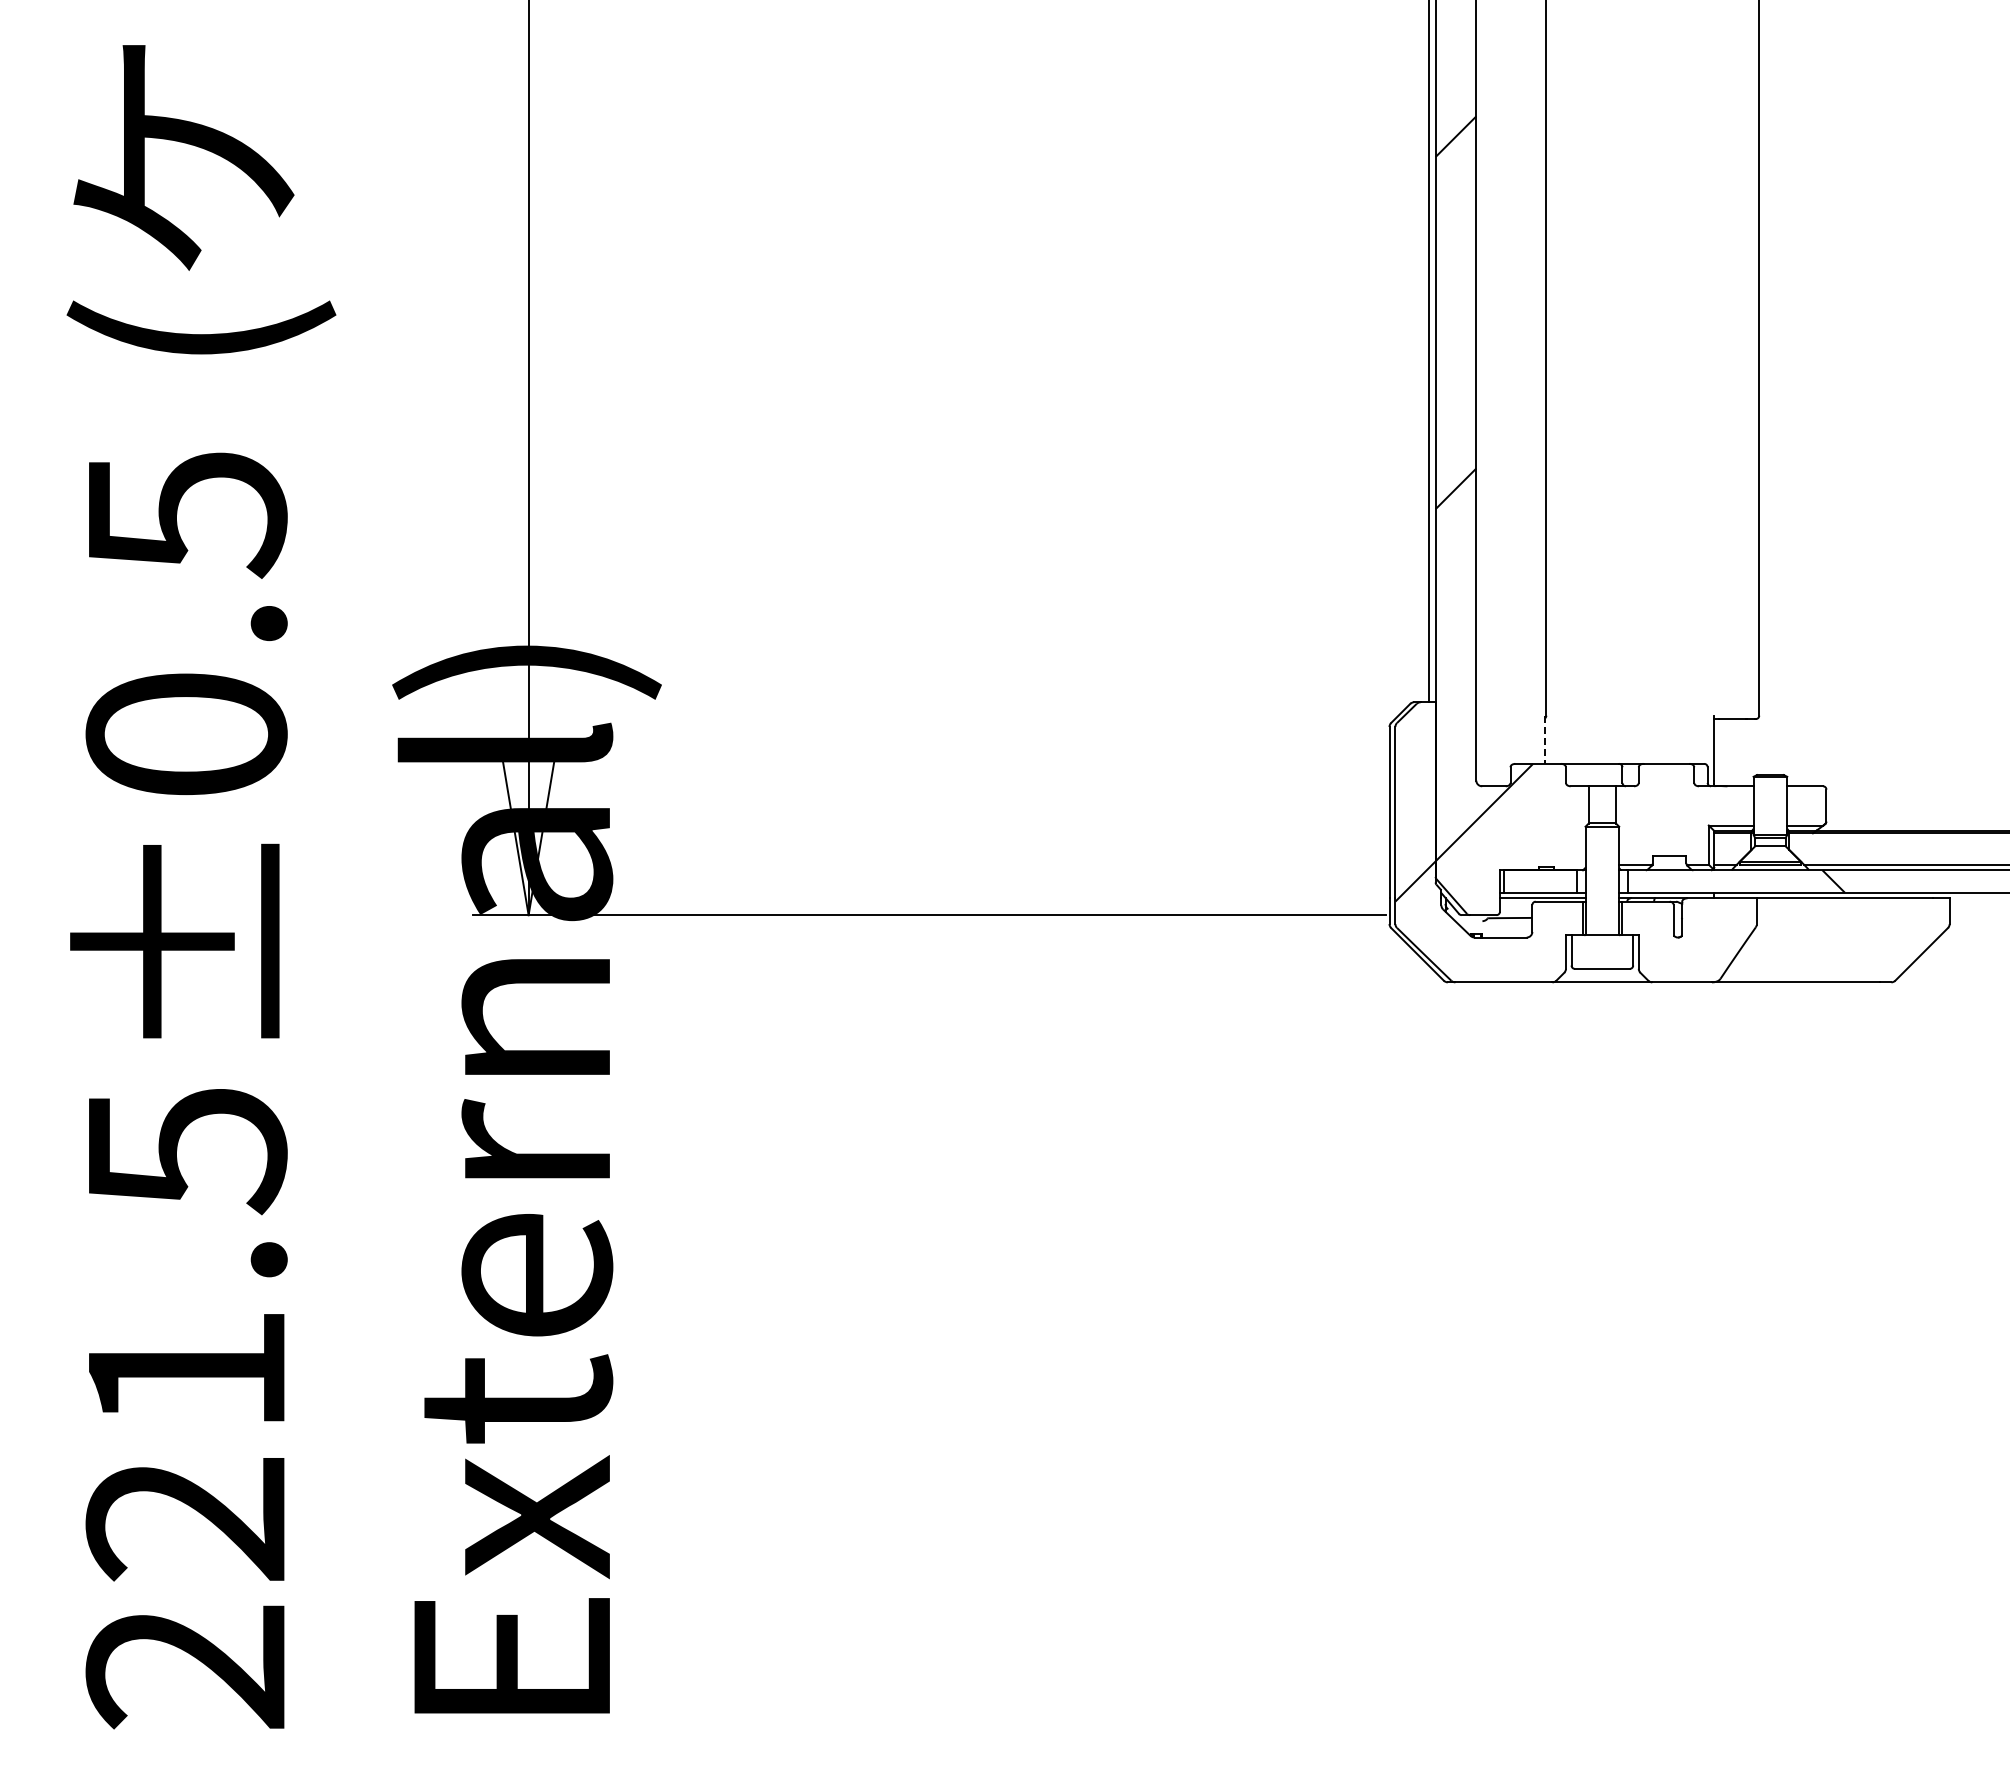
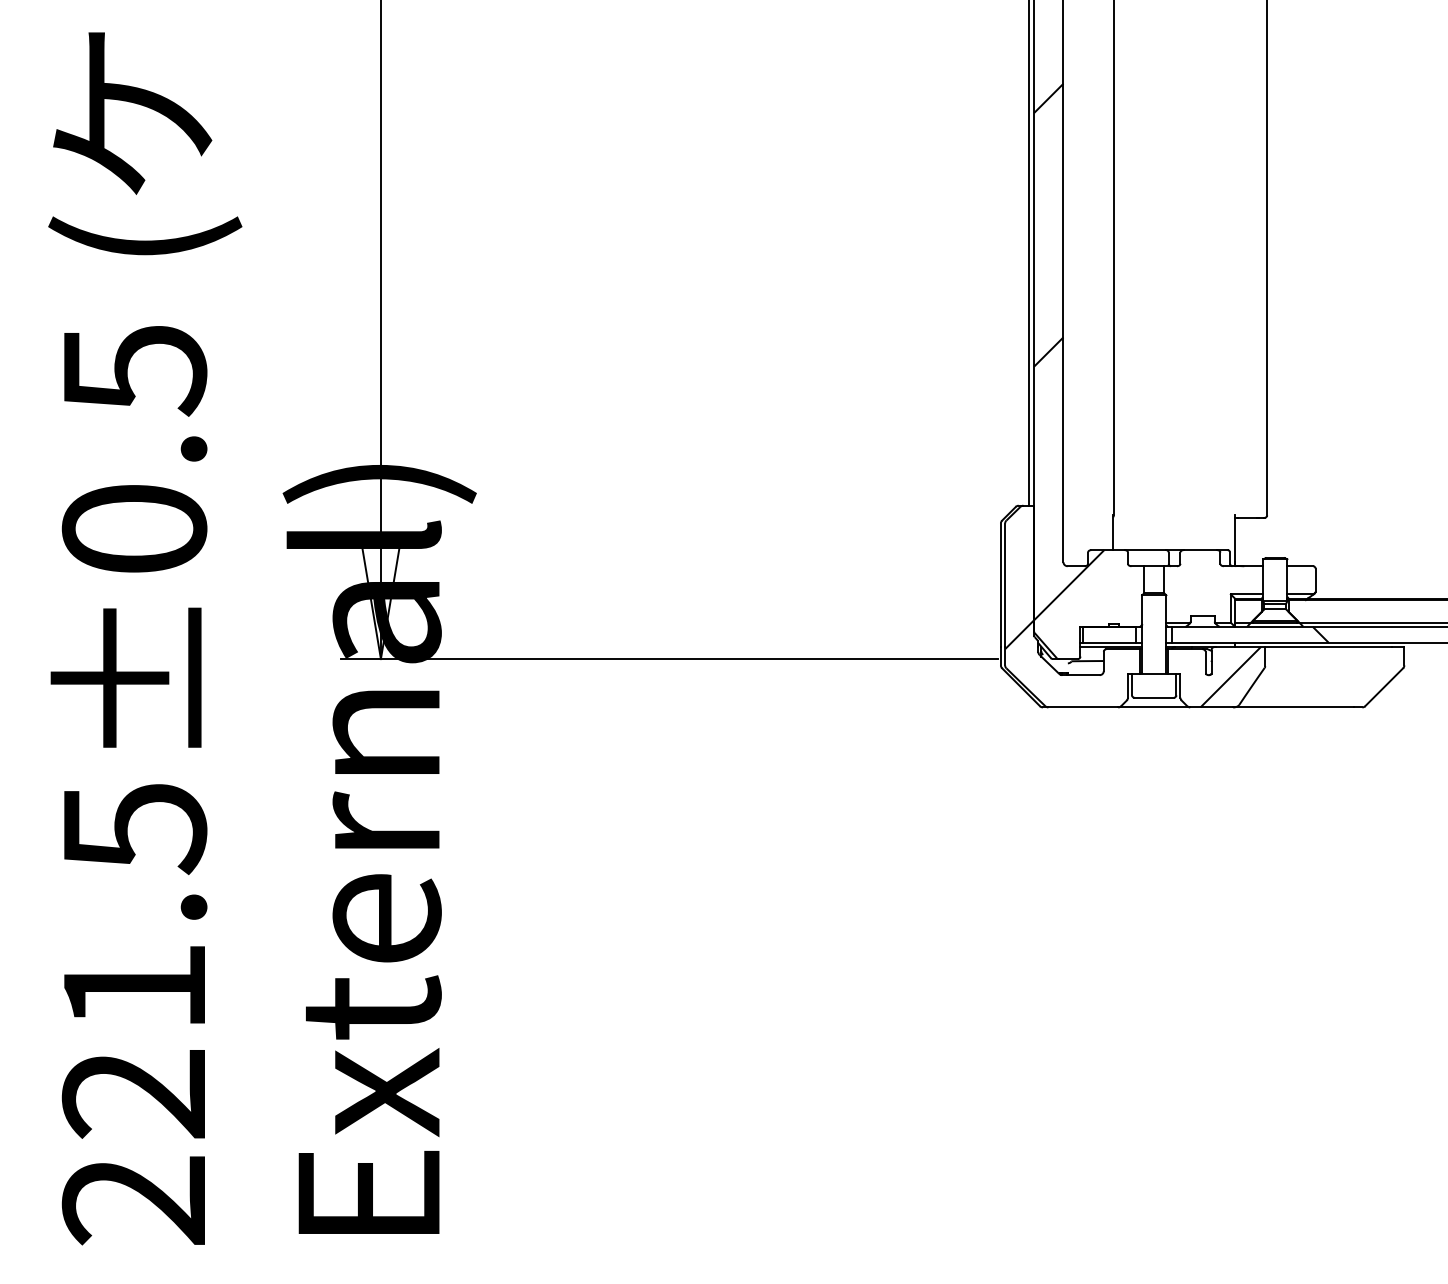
line: (1545, 740) -> (1113, 533), dashed -> solid
hatch: (1708, 940) -> (1230, 677), added

